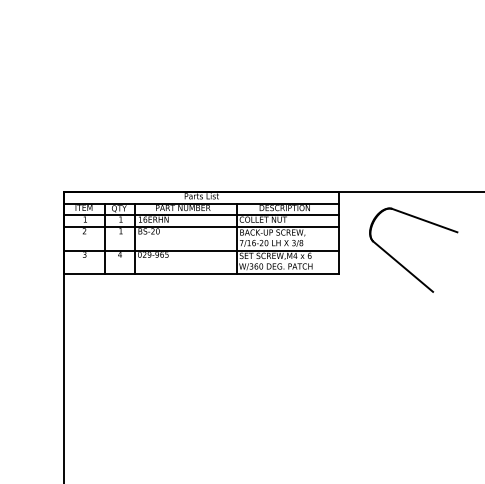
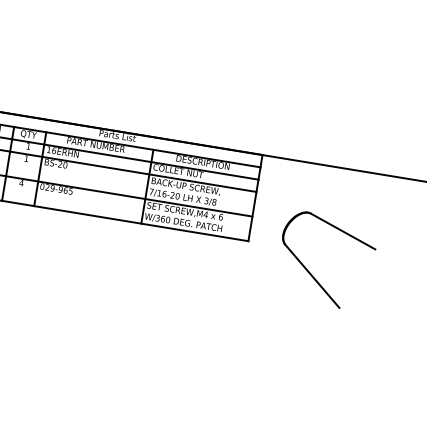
part: (402, 264) -> (311, 273), moved

